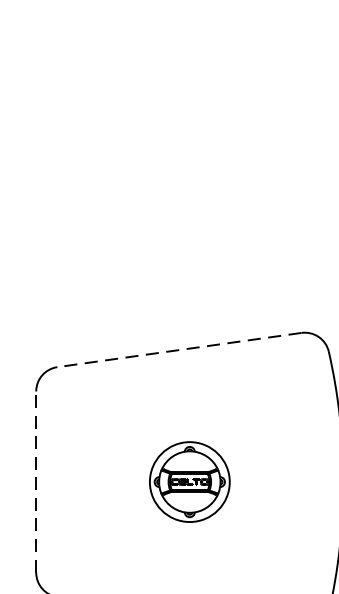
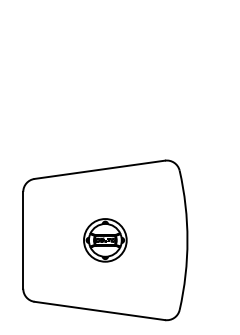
line: (178, 349) -> (99, 169), dashed -> solid
line: (36, 480) -> (23, 239), dashed -> solid

